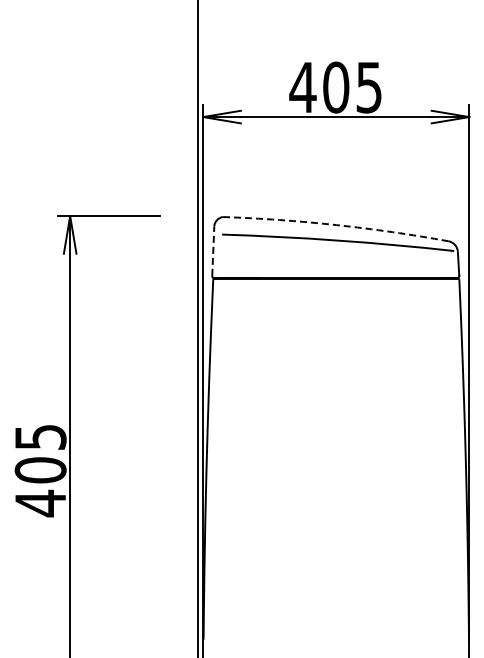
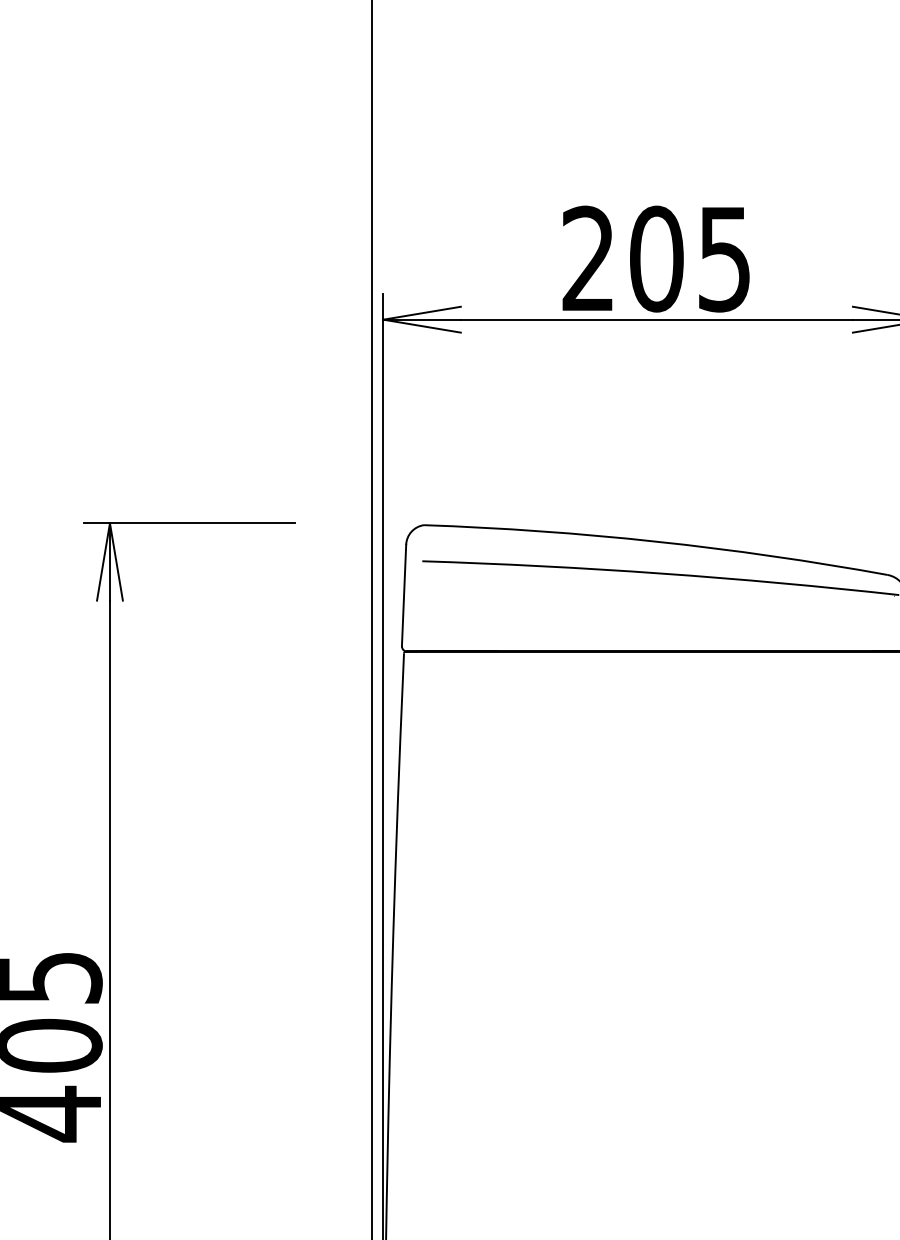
text: (302, 86) -> (587, 256), 405 -> 205
arc: (336, 225) -> (657, 542), dashed -> solid
line: (213, 251) -> (404, 595), dashed -> solid

